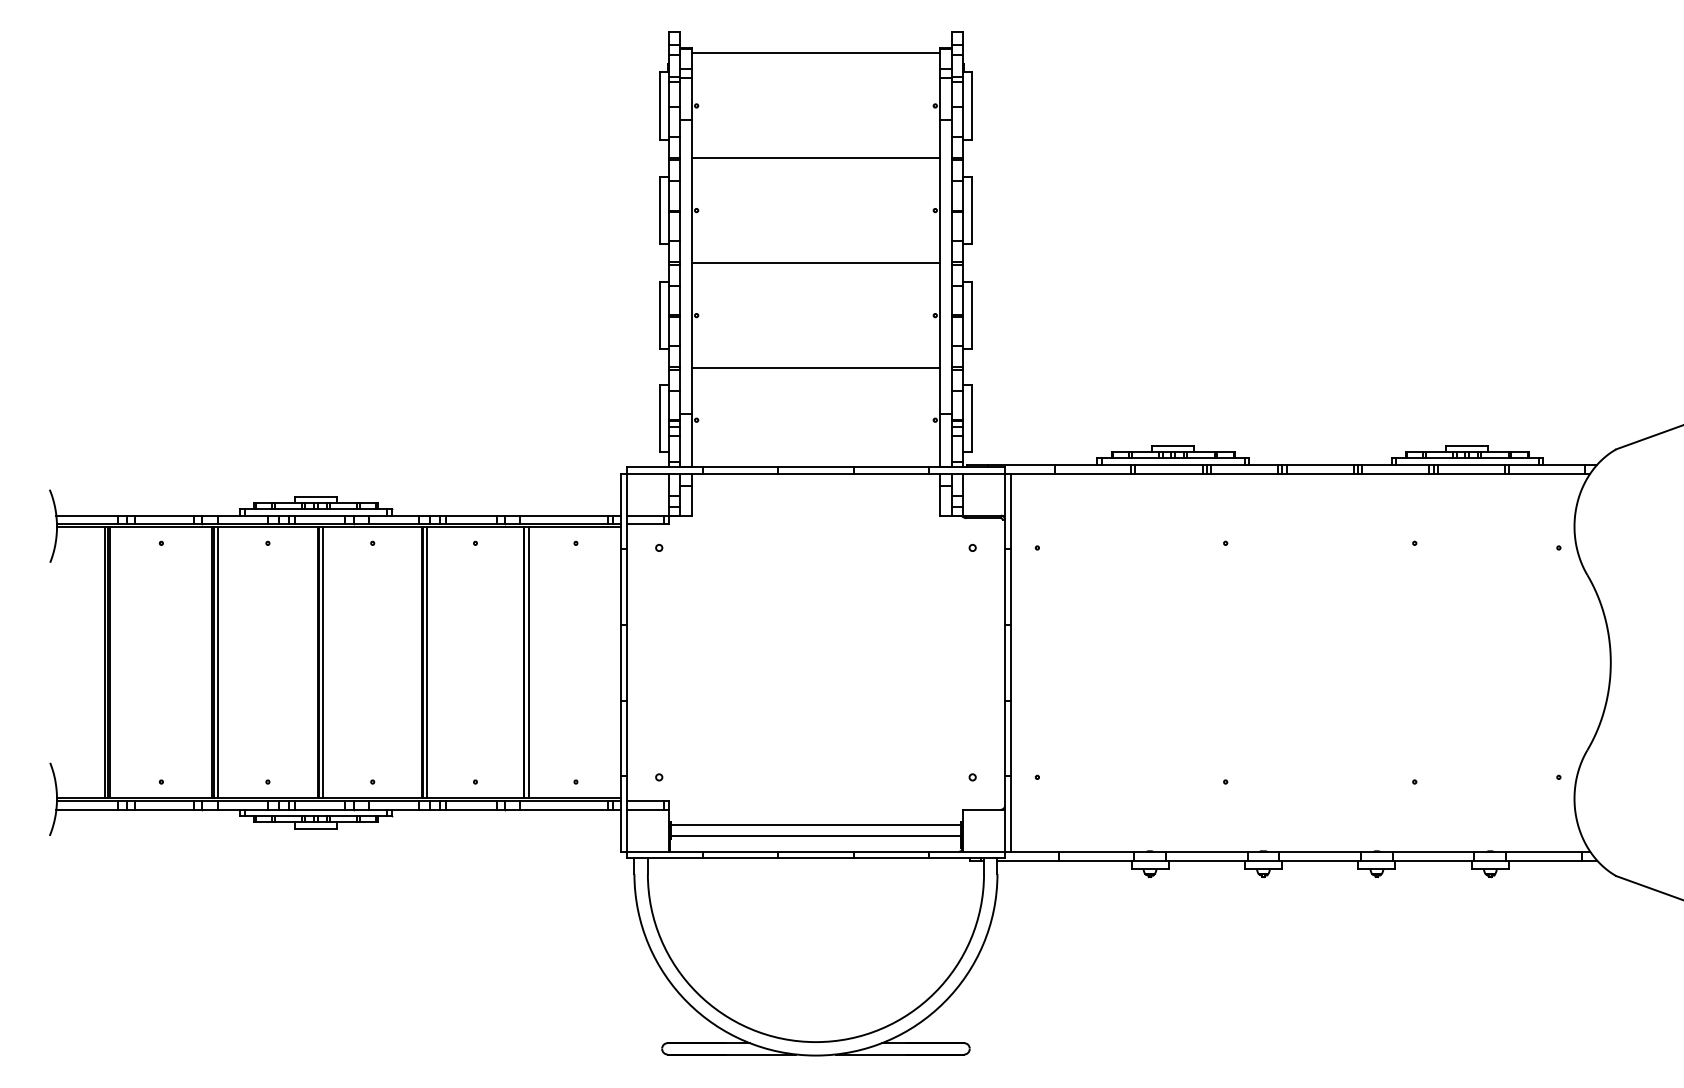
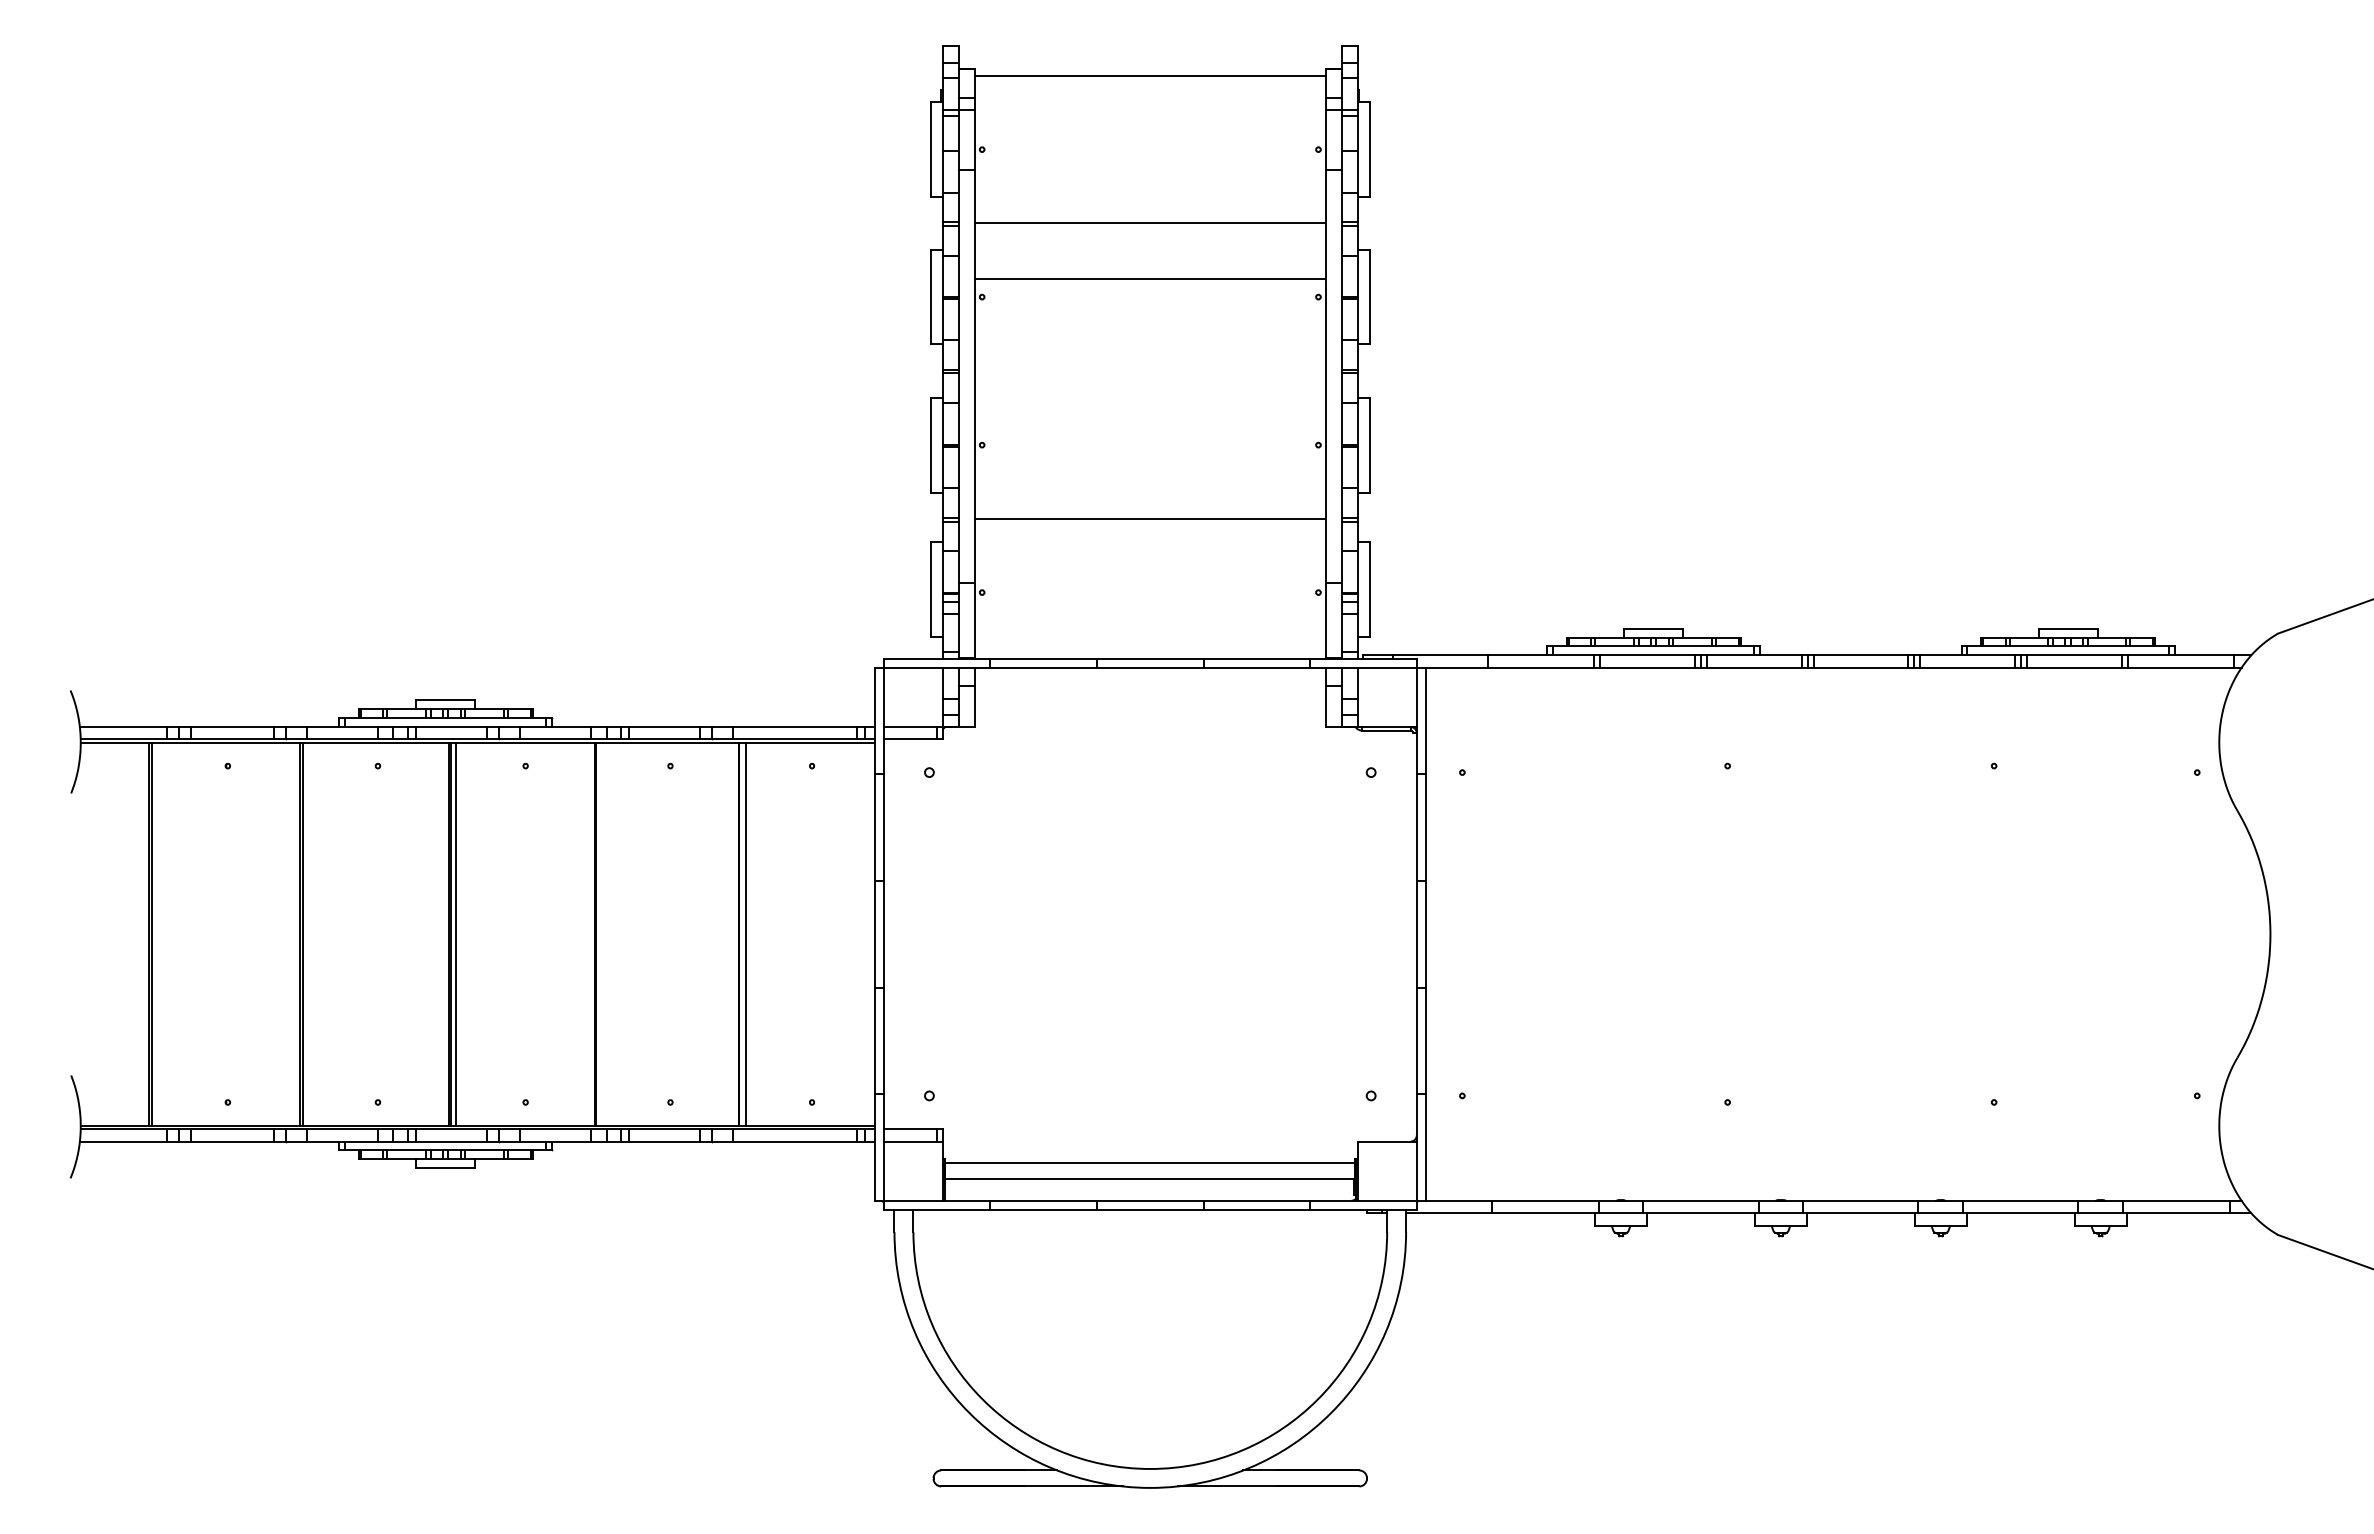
line: (816, 263) -> (1150, 279), moved
line: (110, 662) -> (156, 934), removed
line: (217, 662) -> (307, 934), removed
line: (427, 662) -> (602, 934), removed

